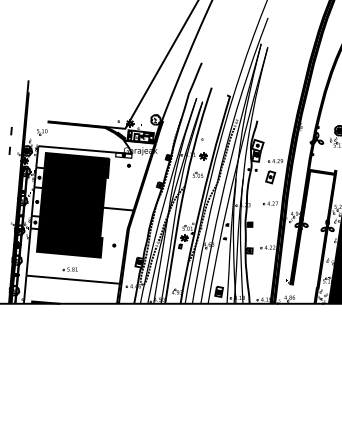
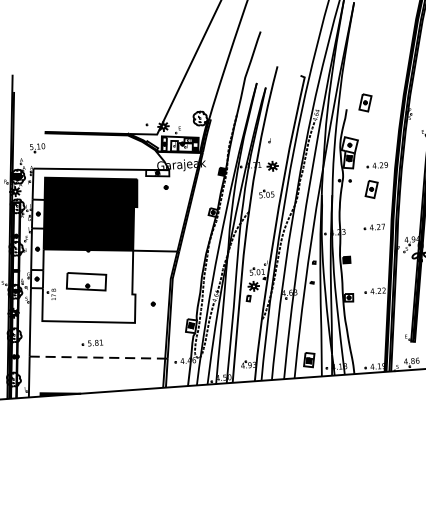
part: (270, 117) -> (365, 103), added
fill: (69, 229) -> (86, 285), removed
line: (73, 279) -> (97, 357), solid -> dashed

